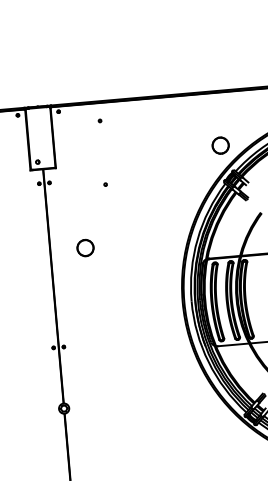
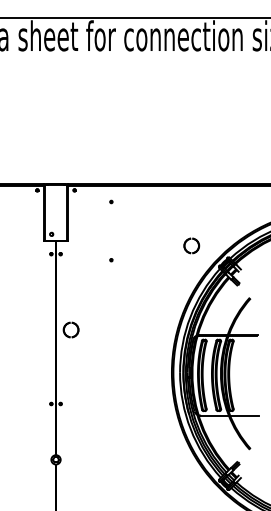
part: (220, 145) -> (191, 245), moved
part: (84, 247) -> (70, 329), moved

